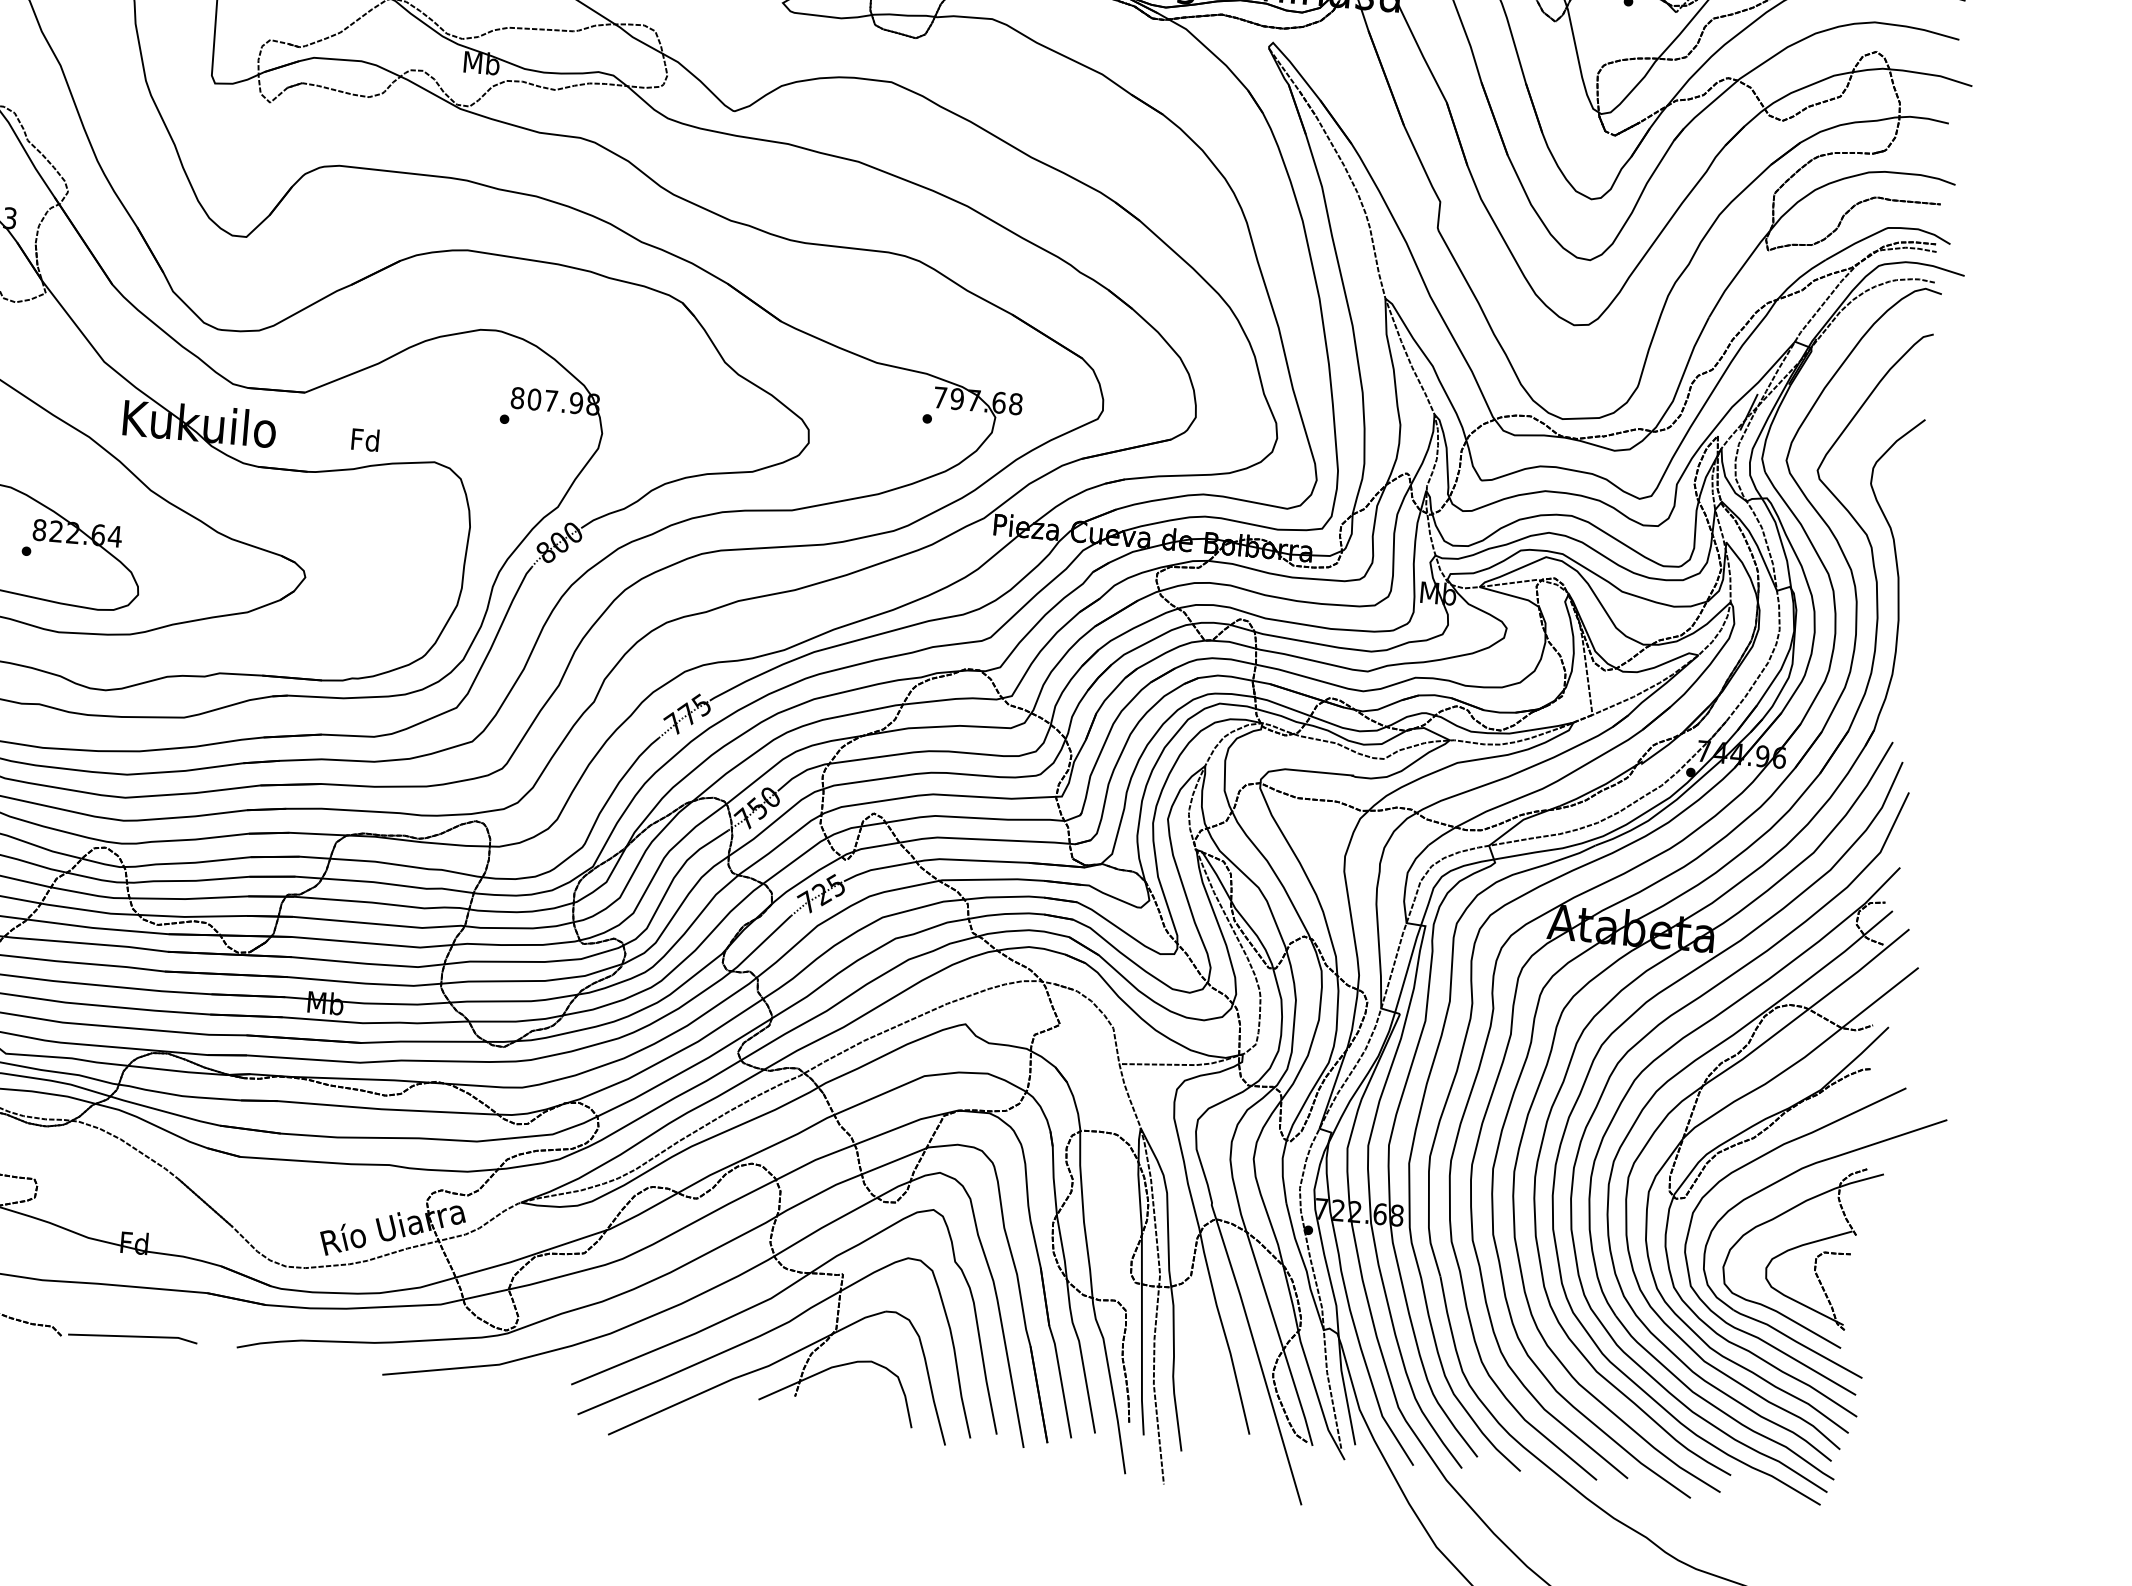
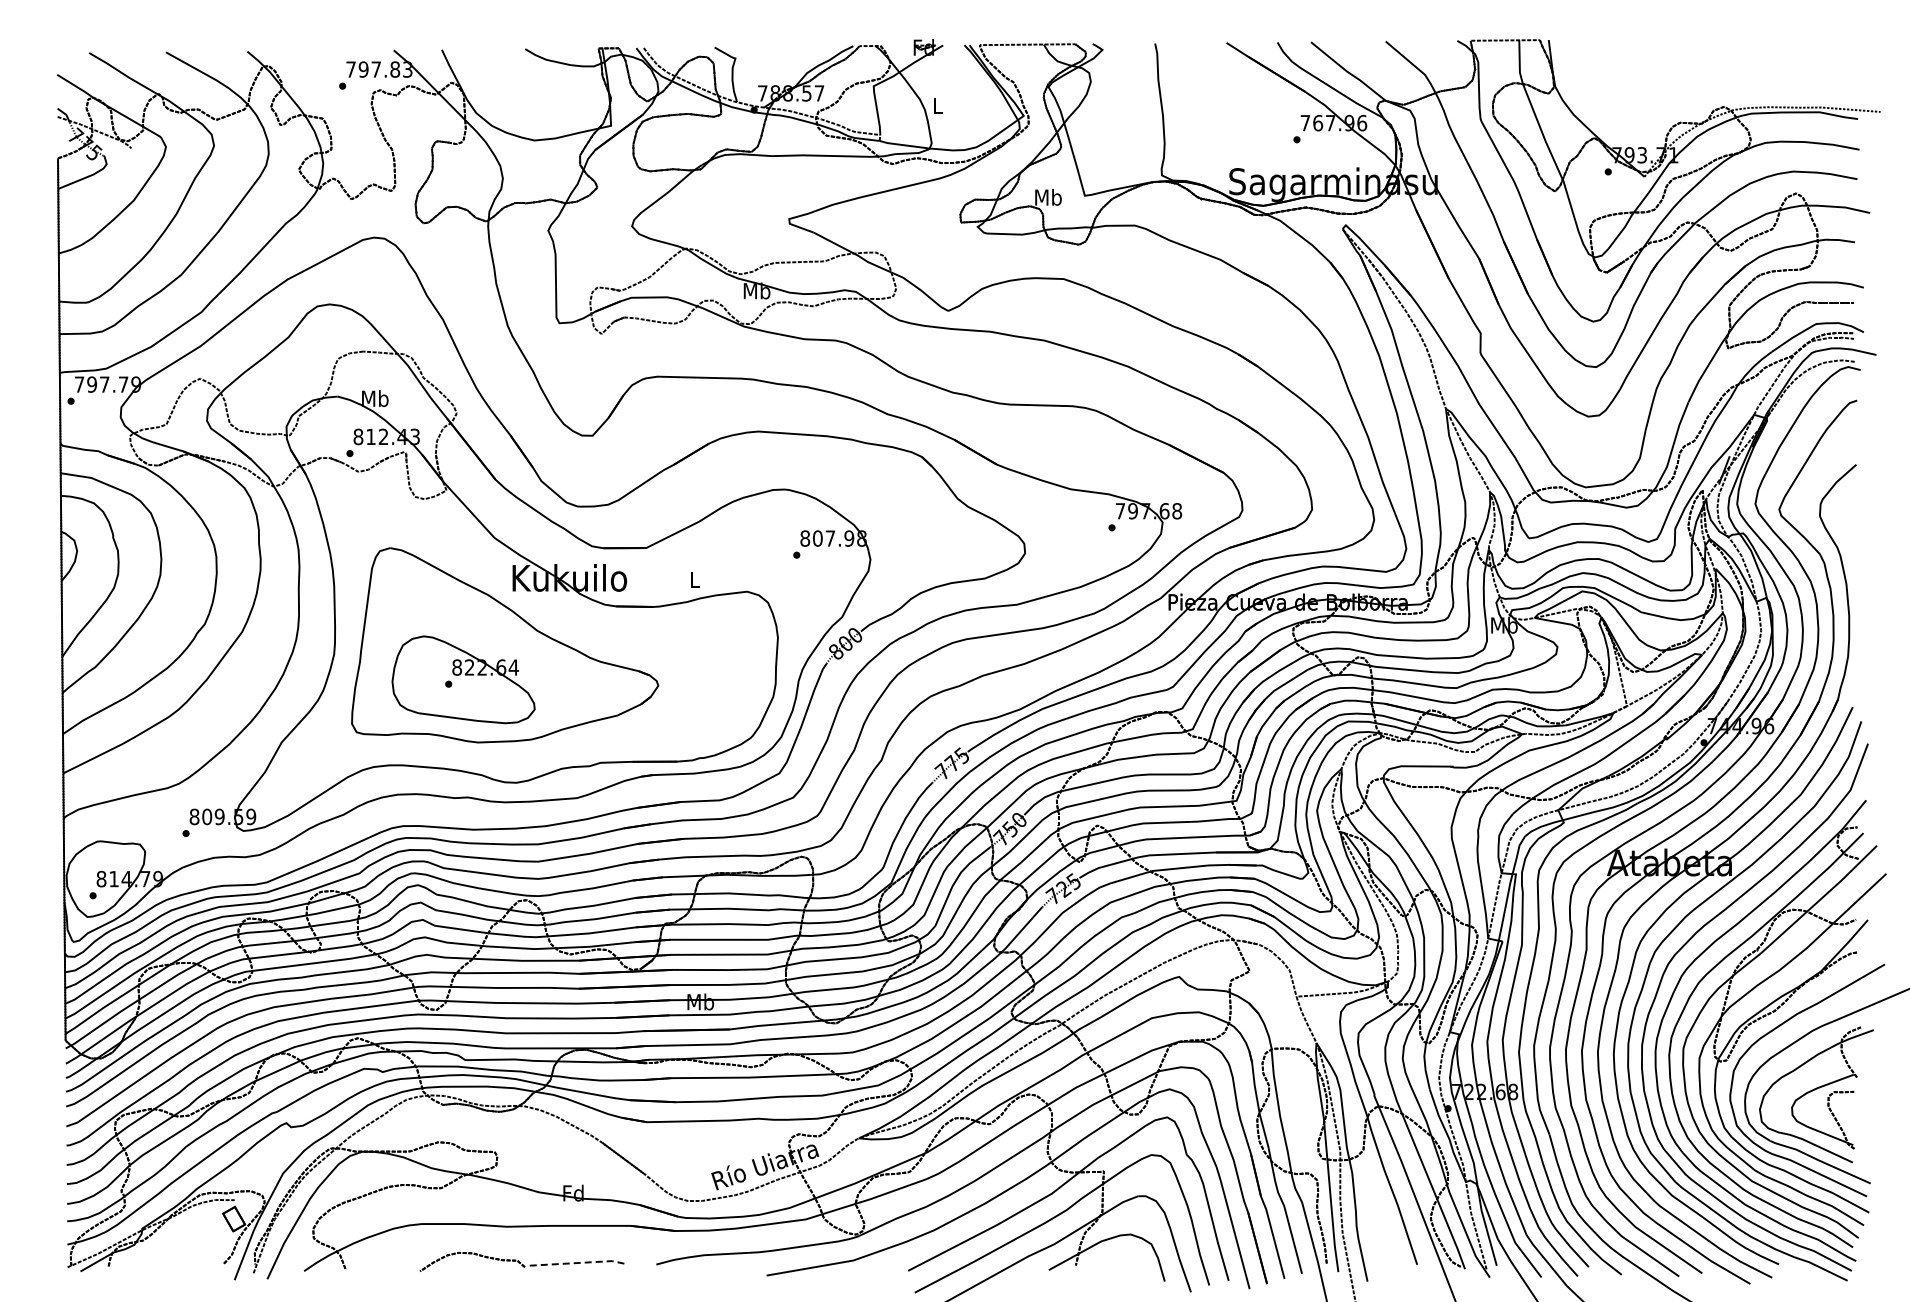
text: (365, 439) -> (694, 579), Fd -> L
line: (134, 1336) -> (579, 1262), solid -> dashed

